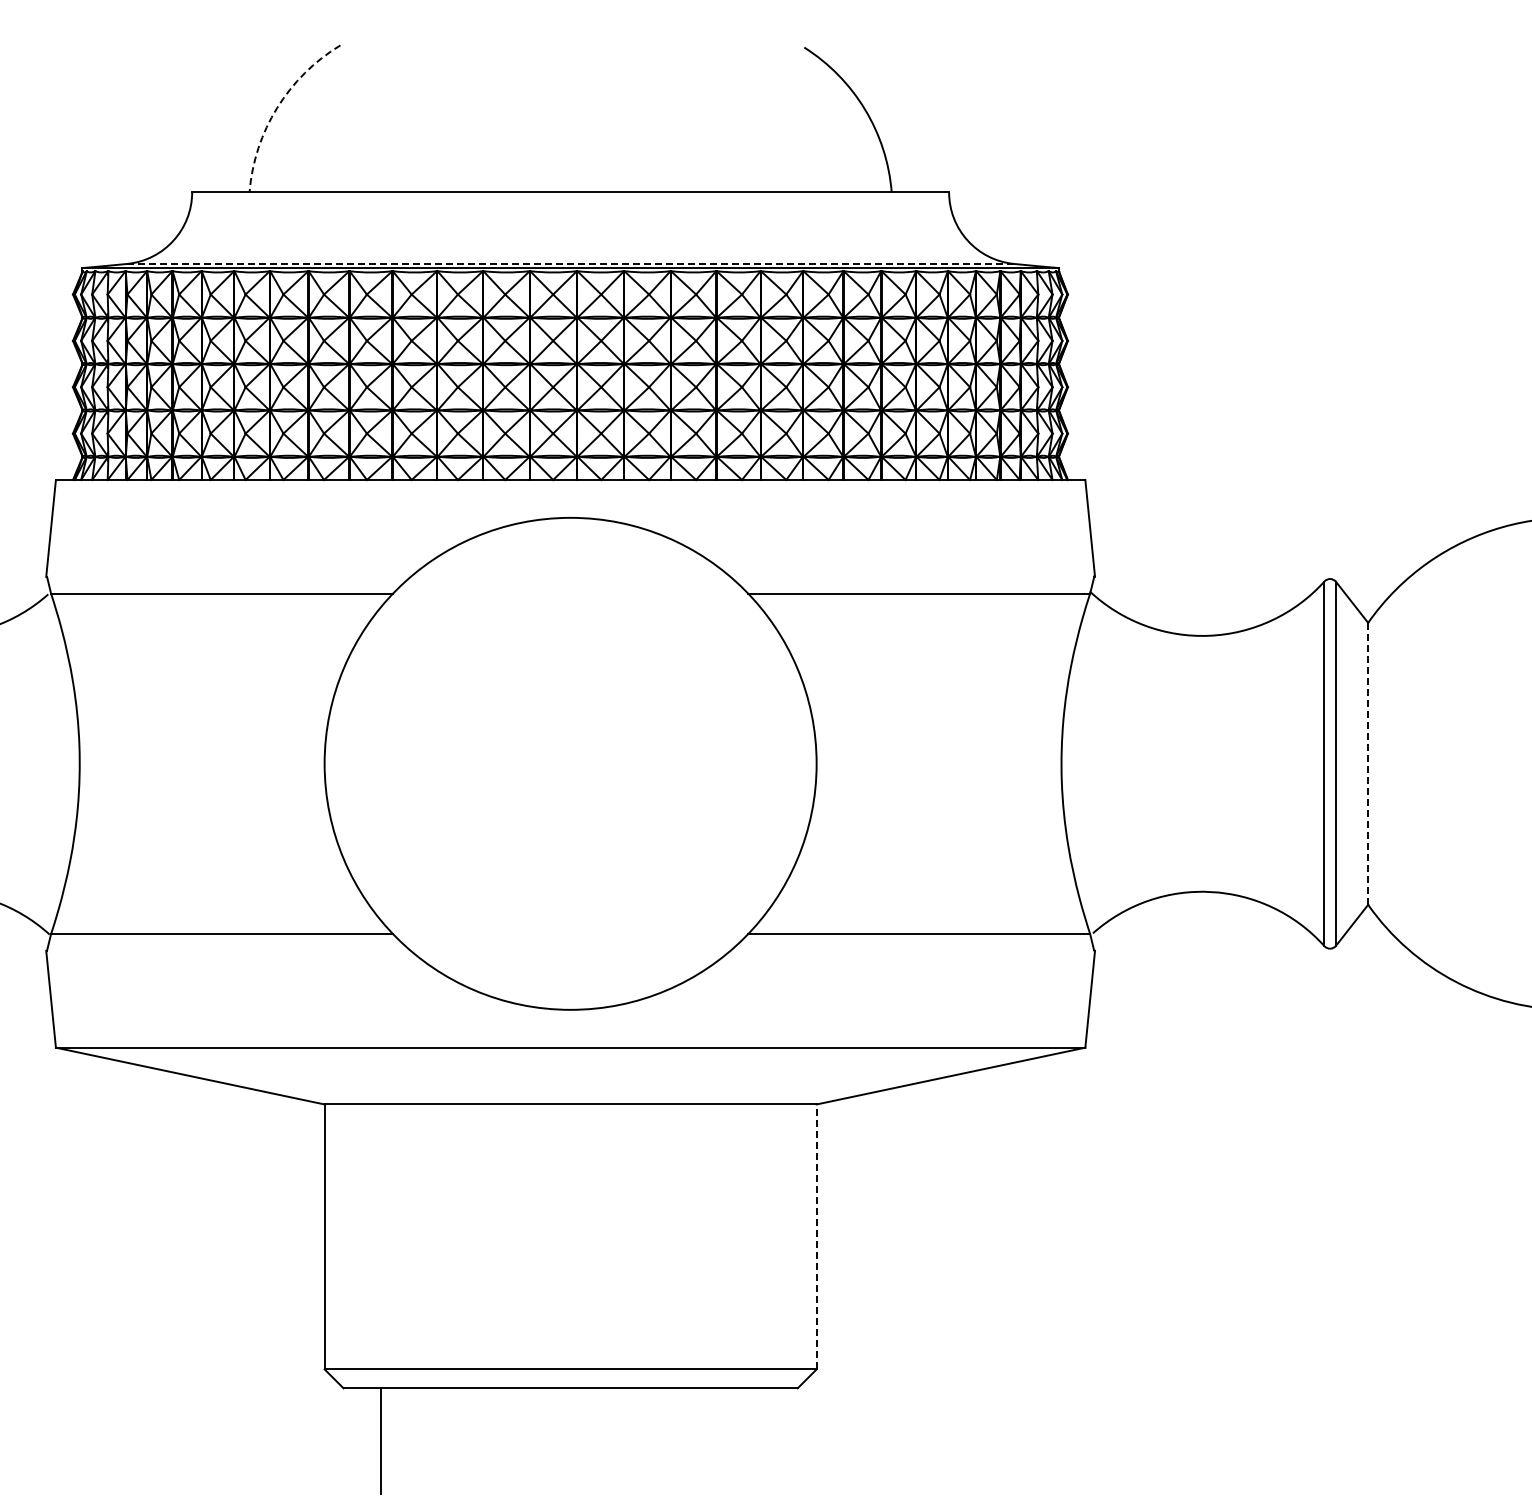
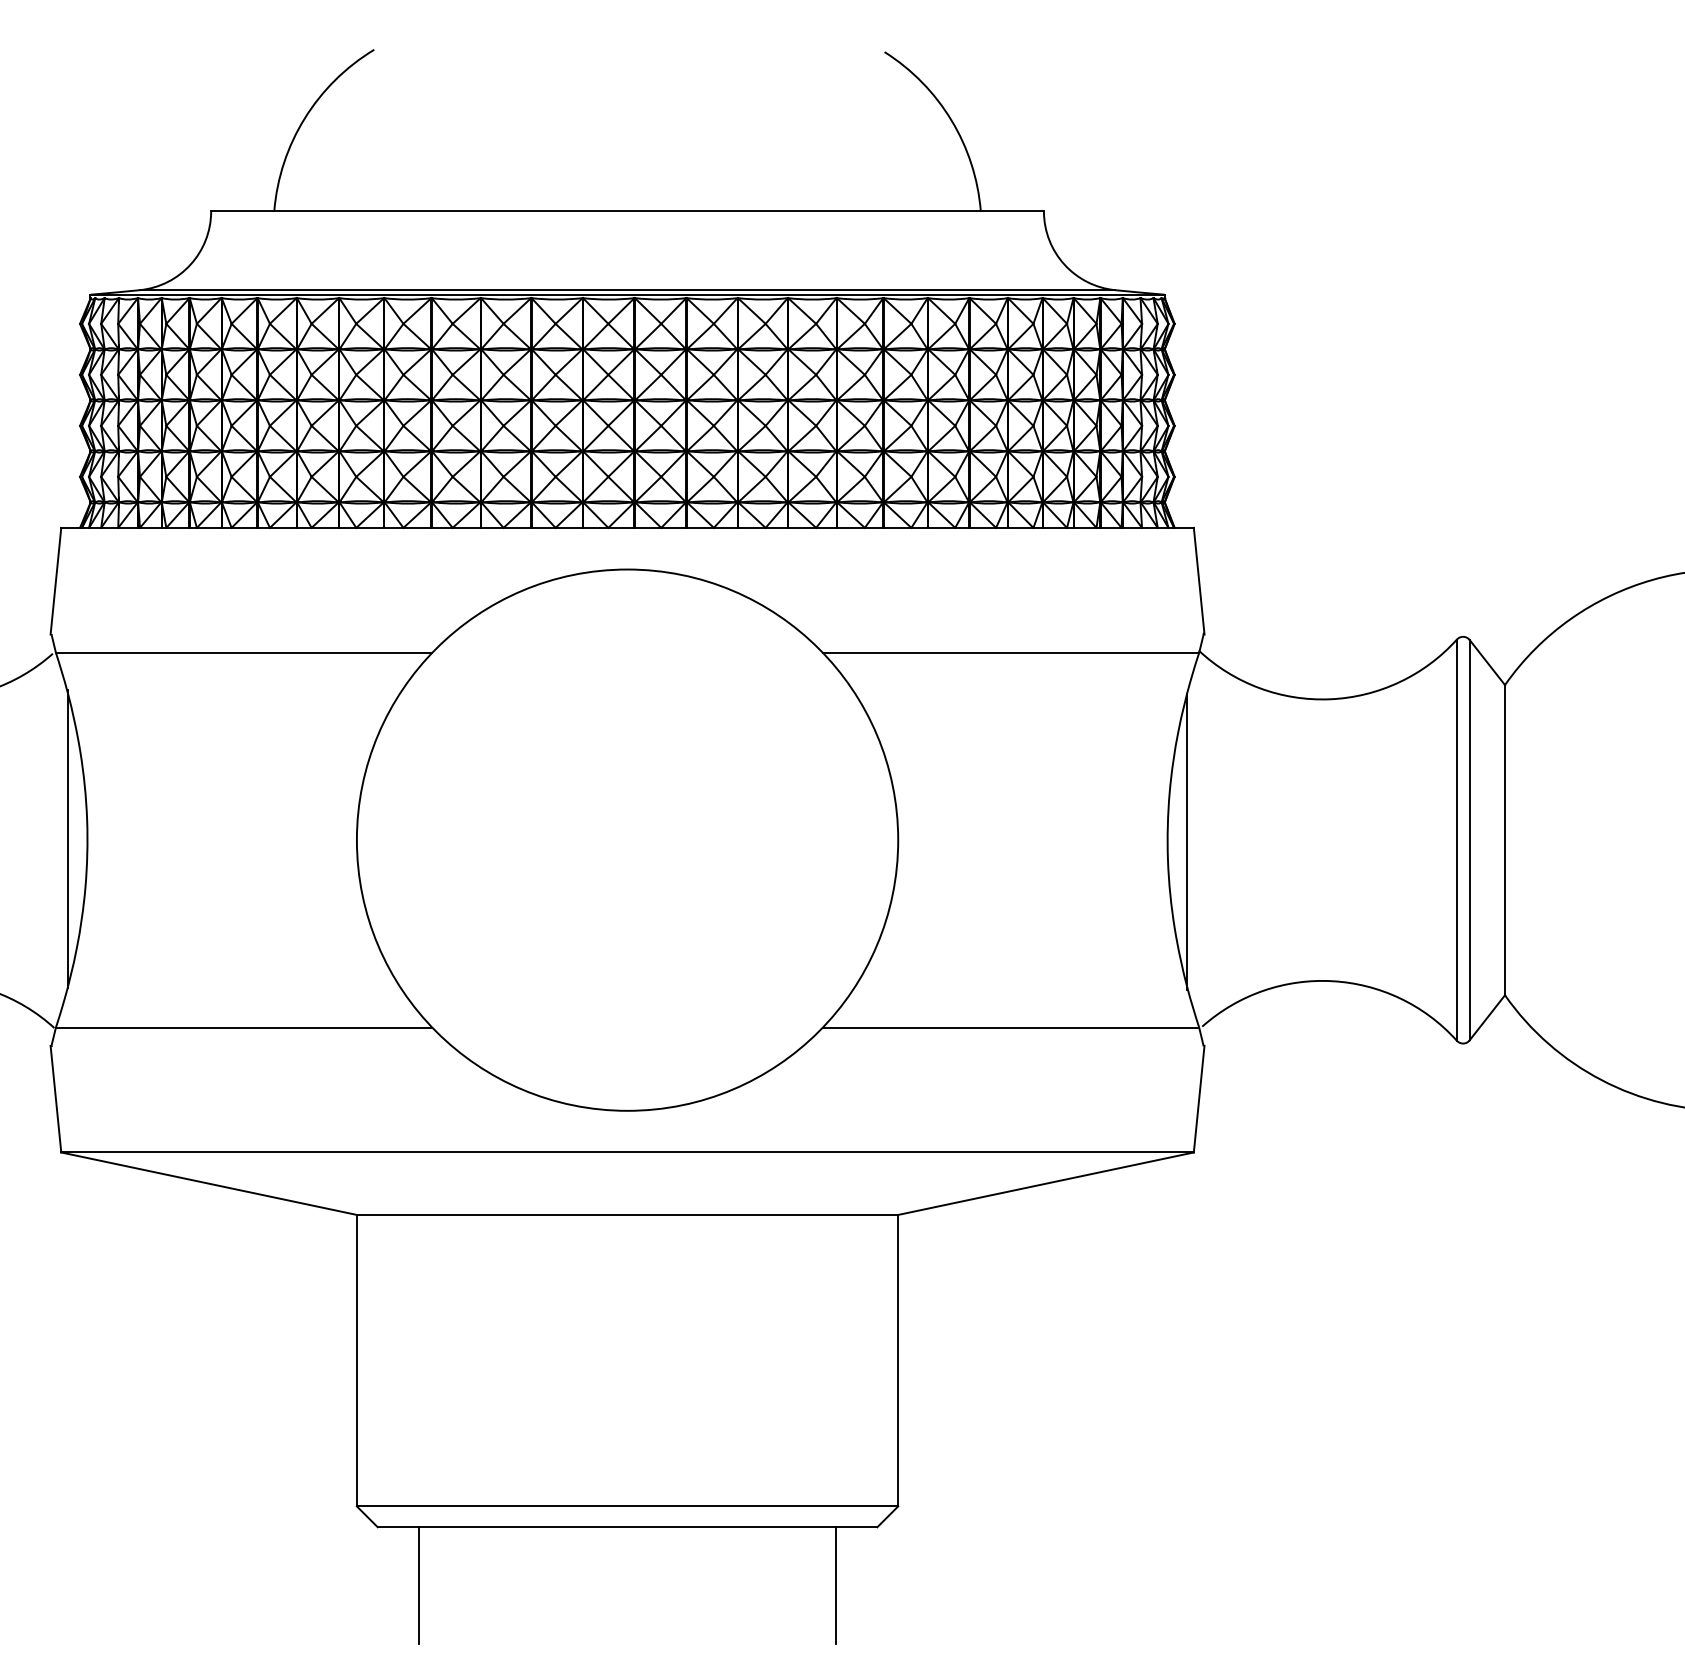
arc: (277, 107) -> (305, 118), dashed -> solid
line: (570, 263) -> (627, 289), dashed -> solid
line: (61, 762) -> (67, 838), added
line: (1368, 763) -> (1505, 839), dashed -> solid
line: (1079, 764) -> (1187, 840), added
line: (816, 1236) -> (898, 1360), dashed -> solid
line: (759, 1441) -> (835, 1585), added

